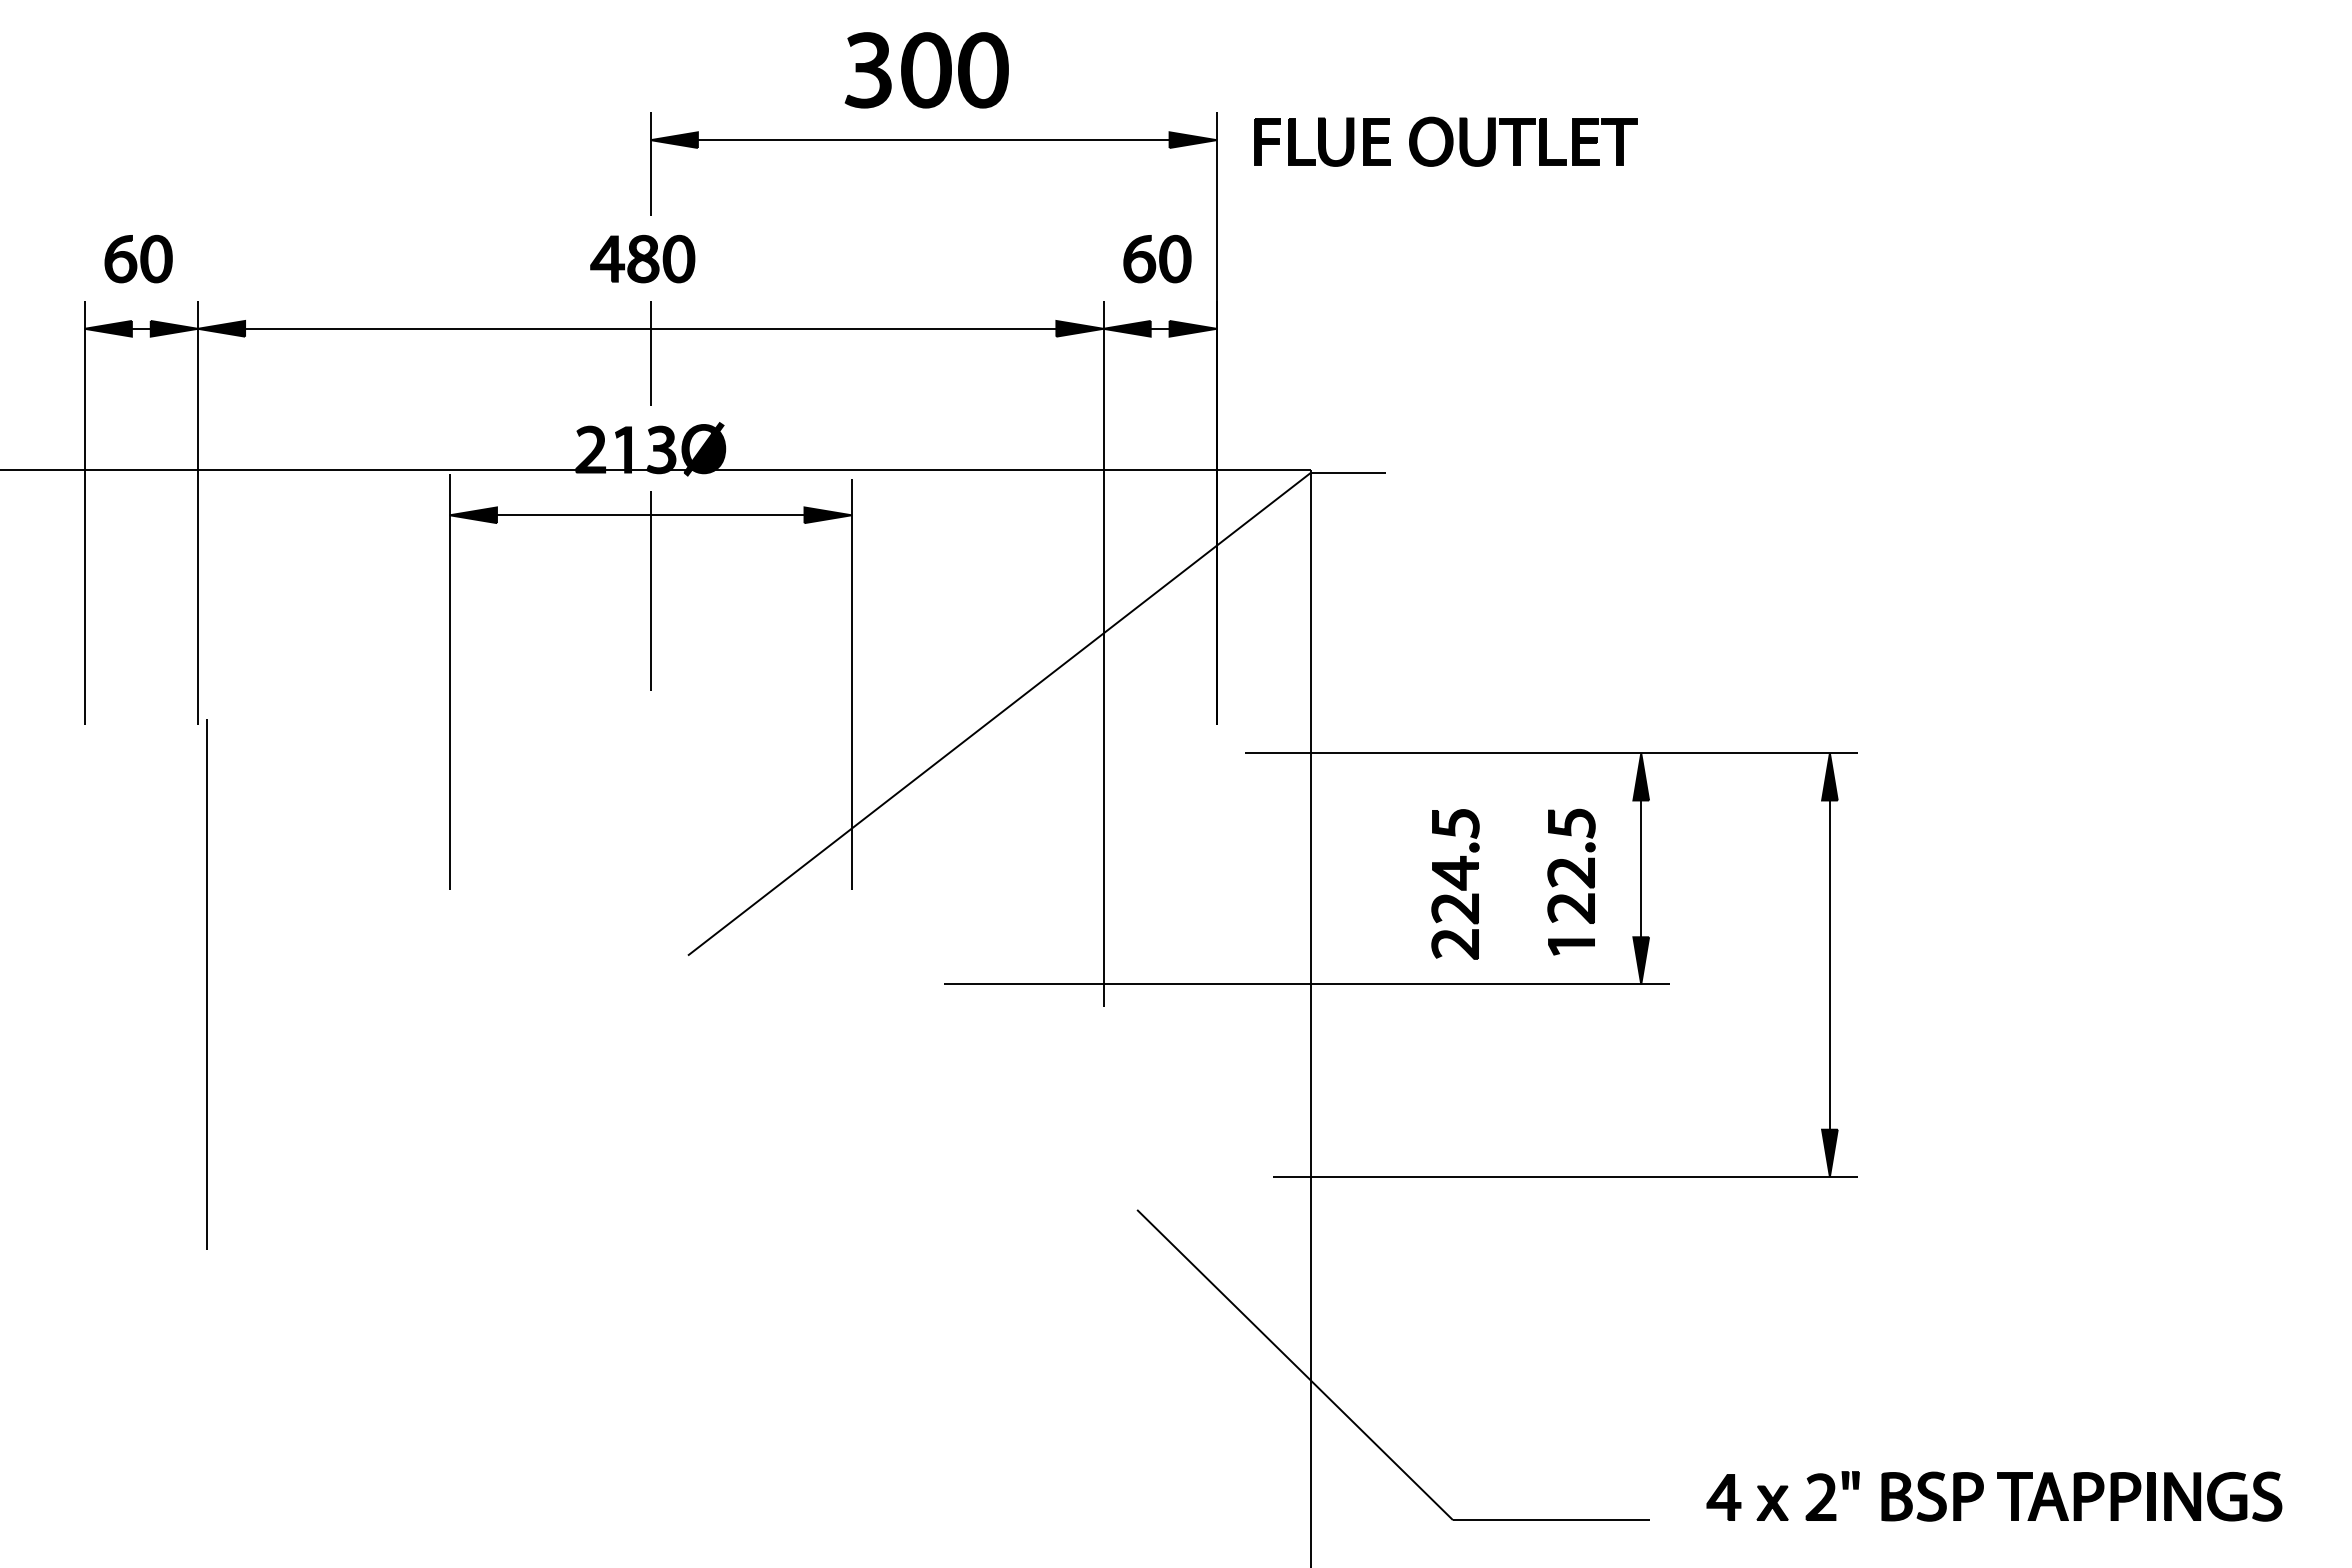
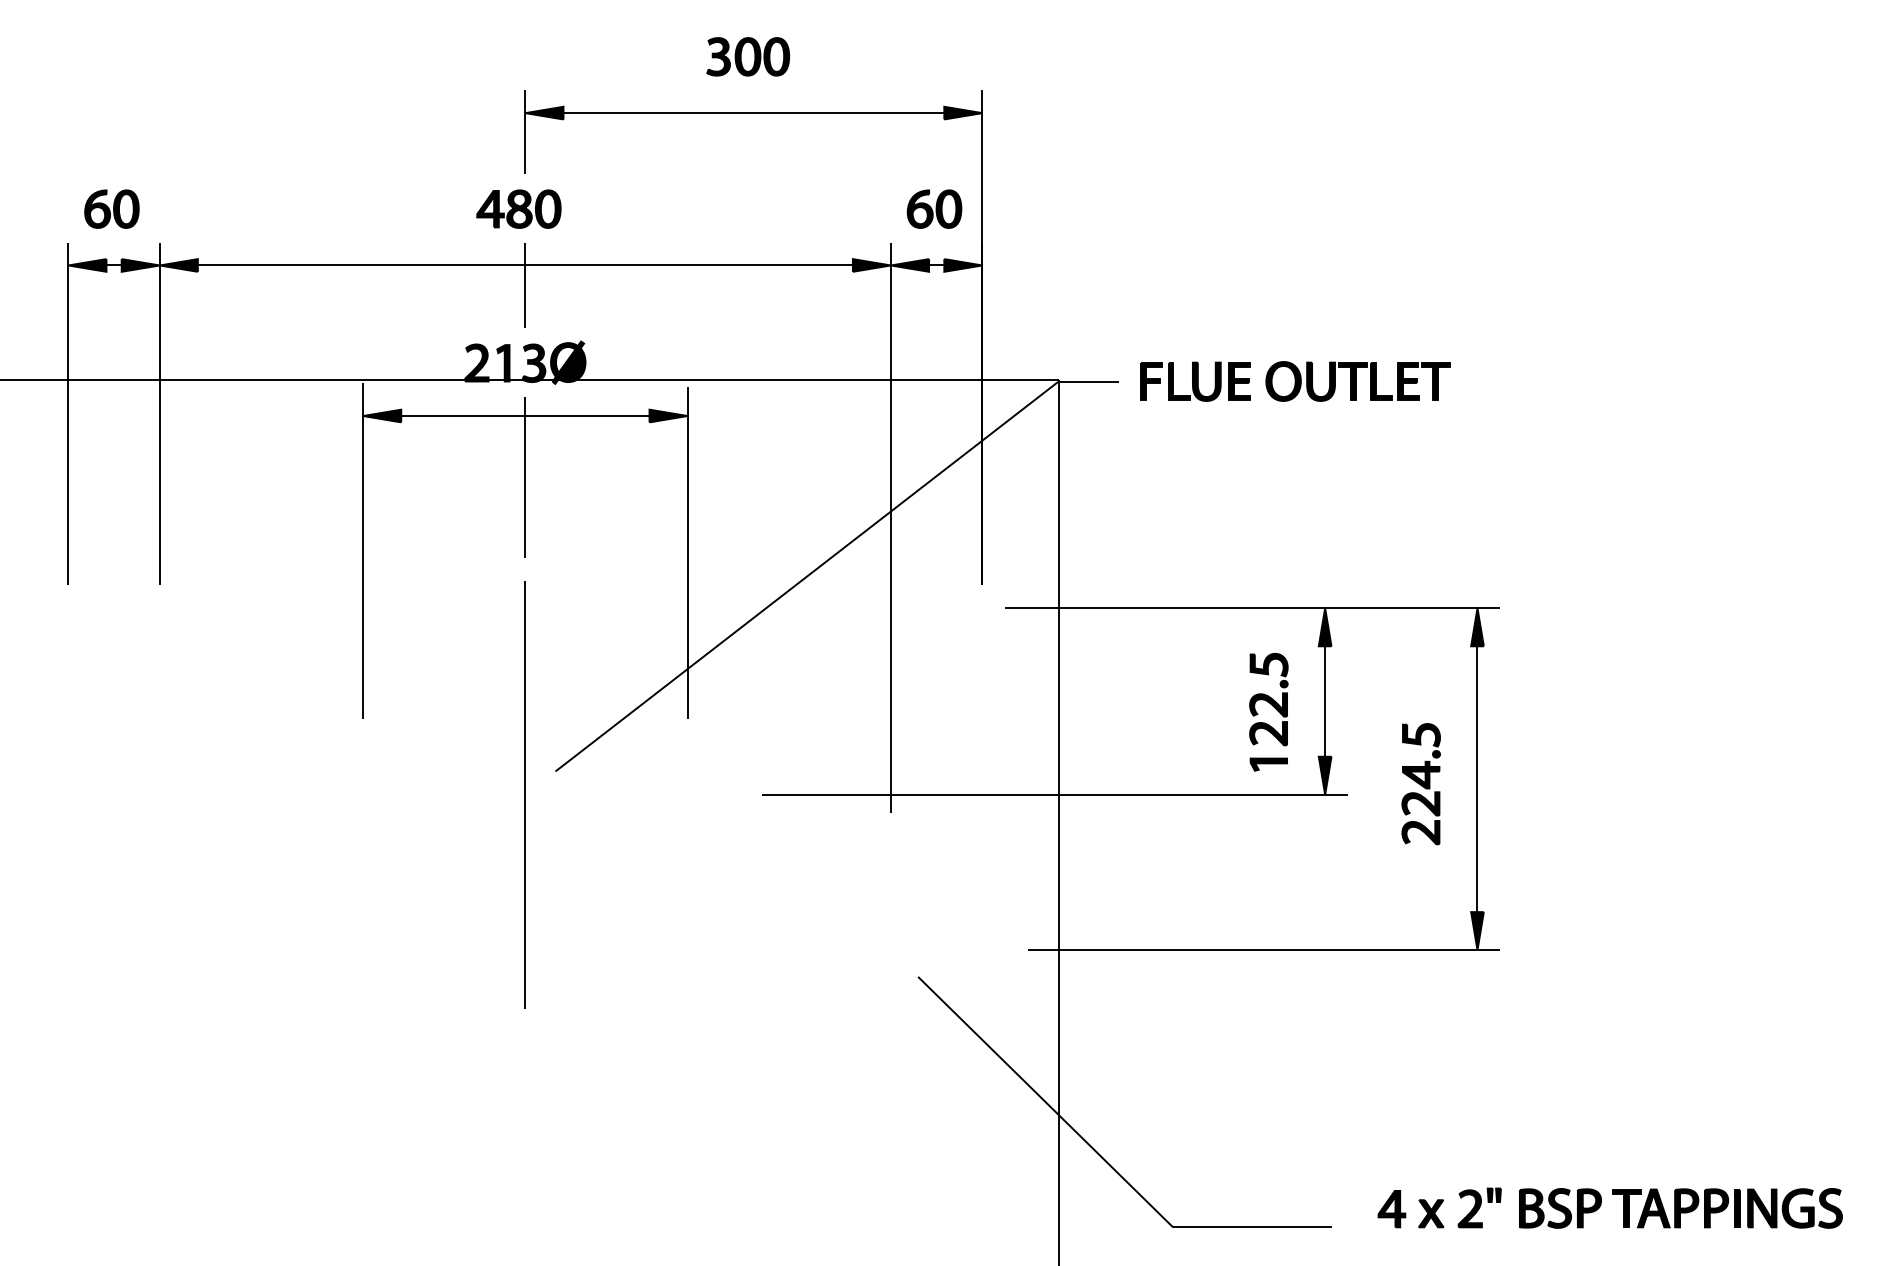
part: (925, 70) -> (747, 56), size x0.62
part: (1445, 141) -> (1295, 381), moved
part: (1454, 884) -> (1420, 784), moved
line: (206, 984) -> (524, 794), moved

